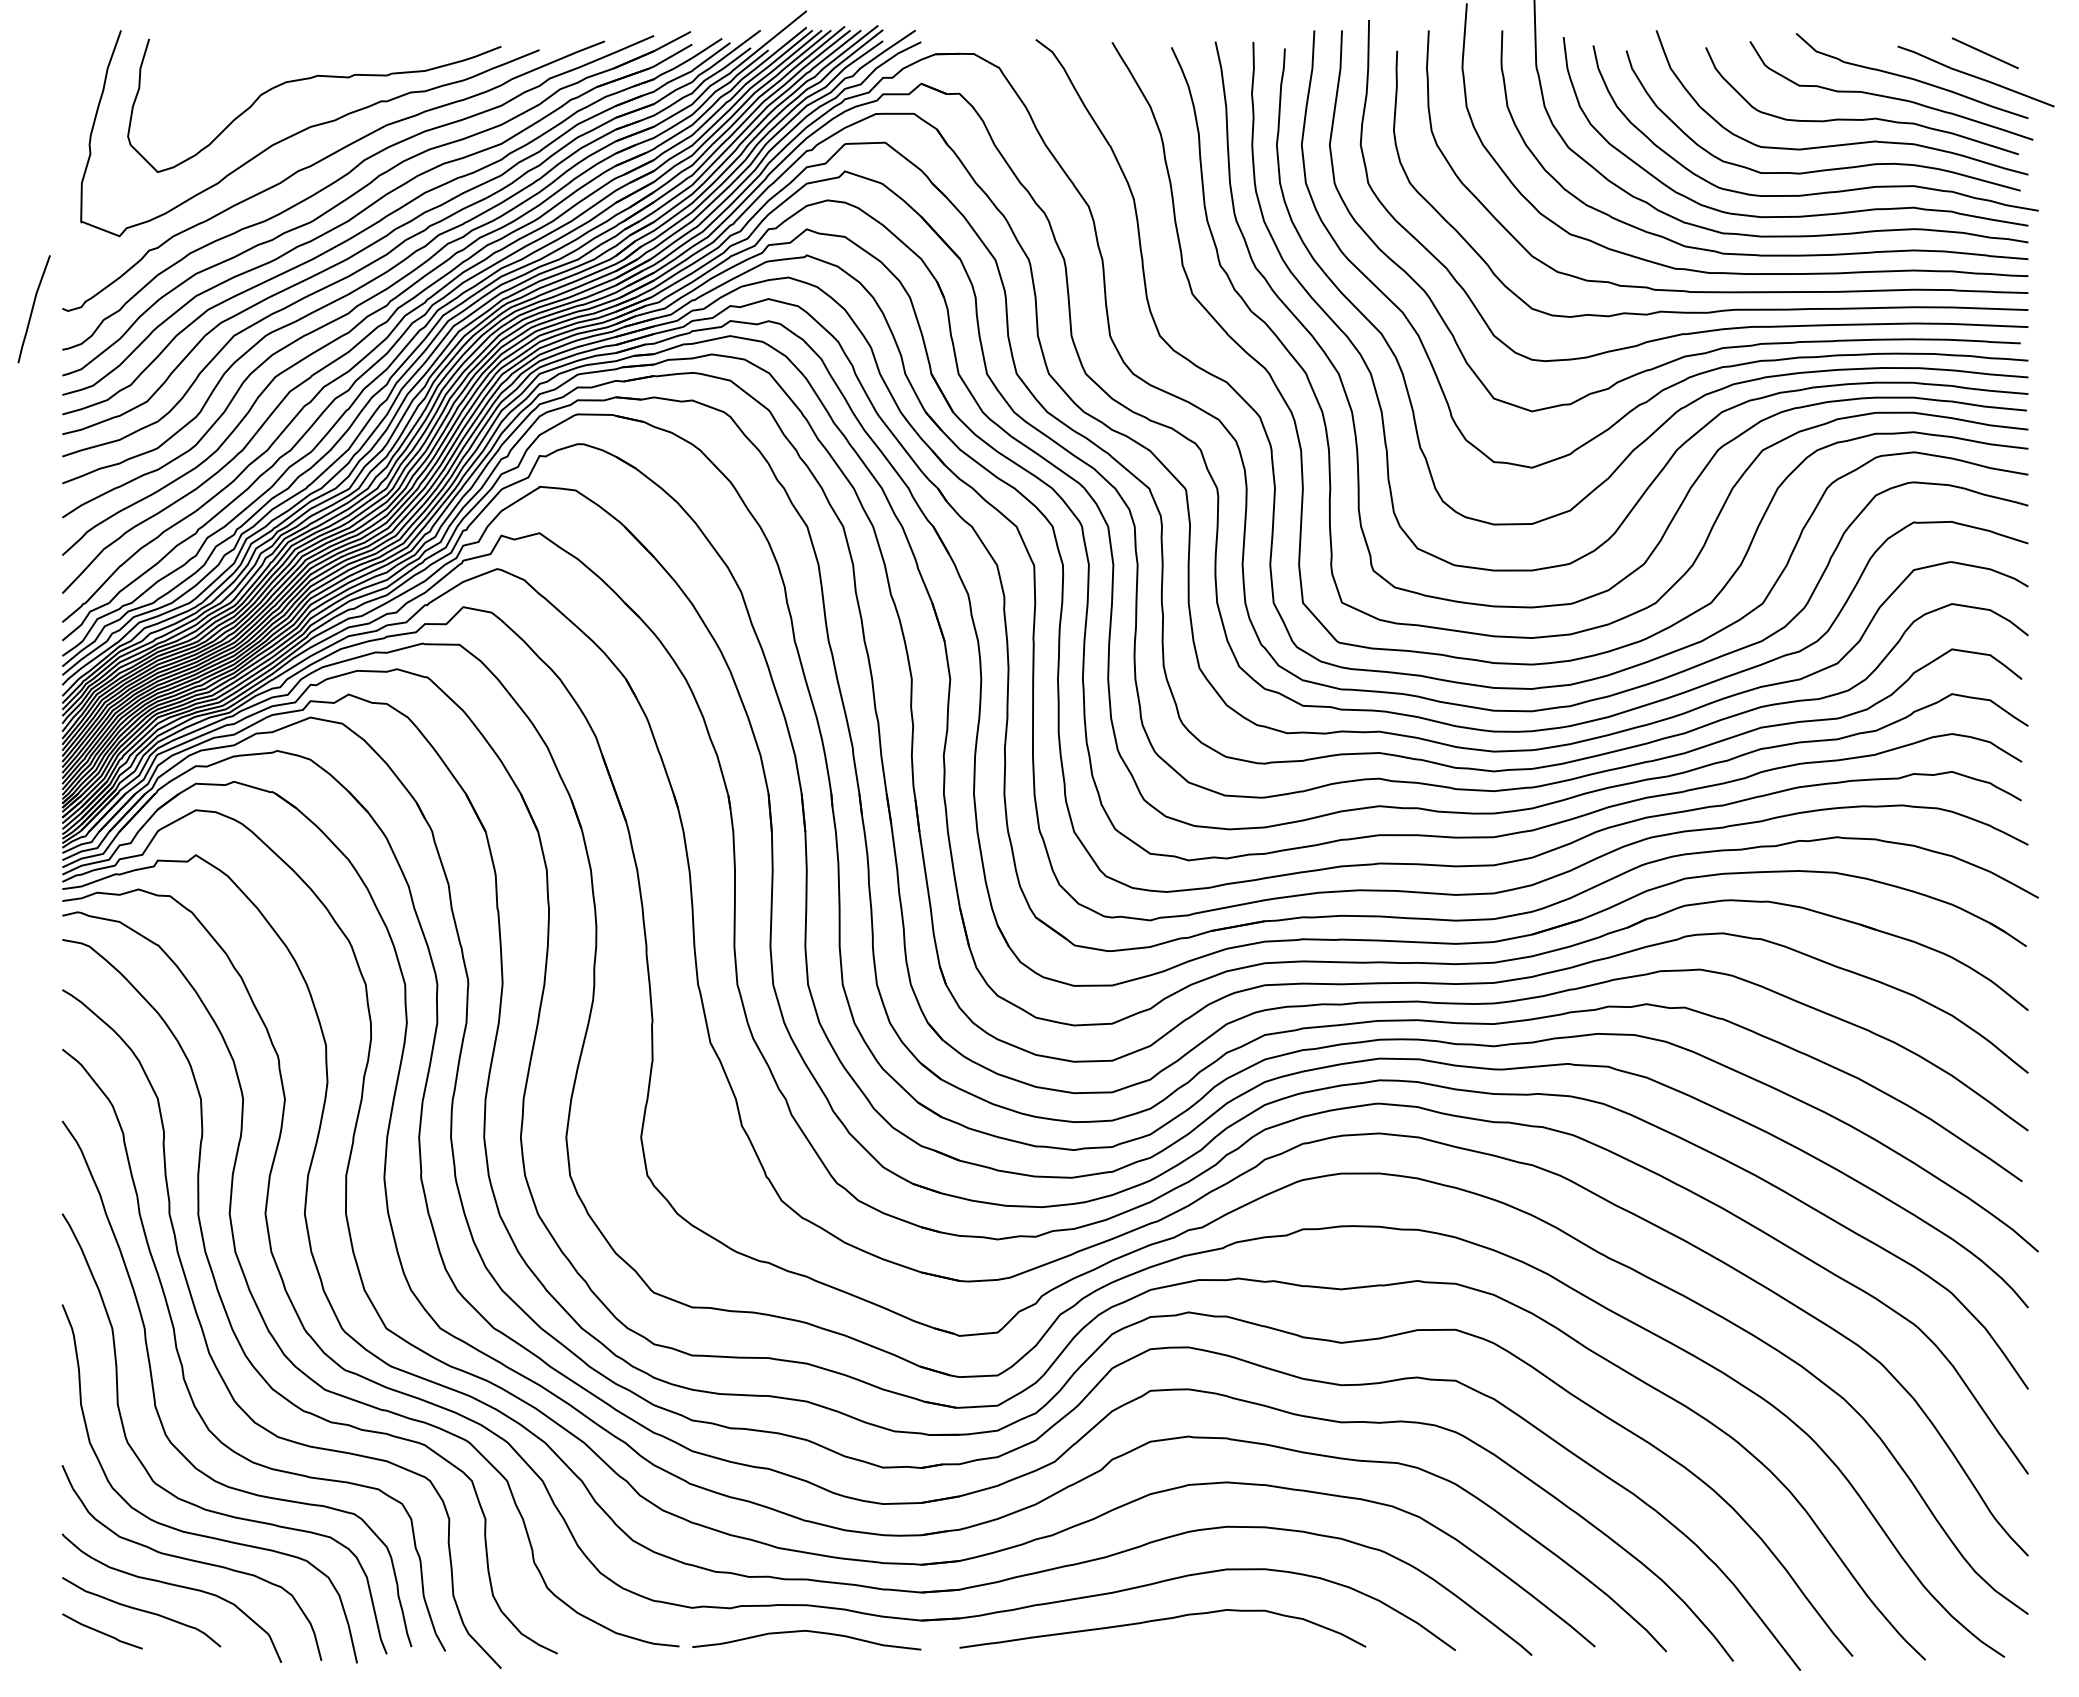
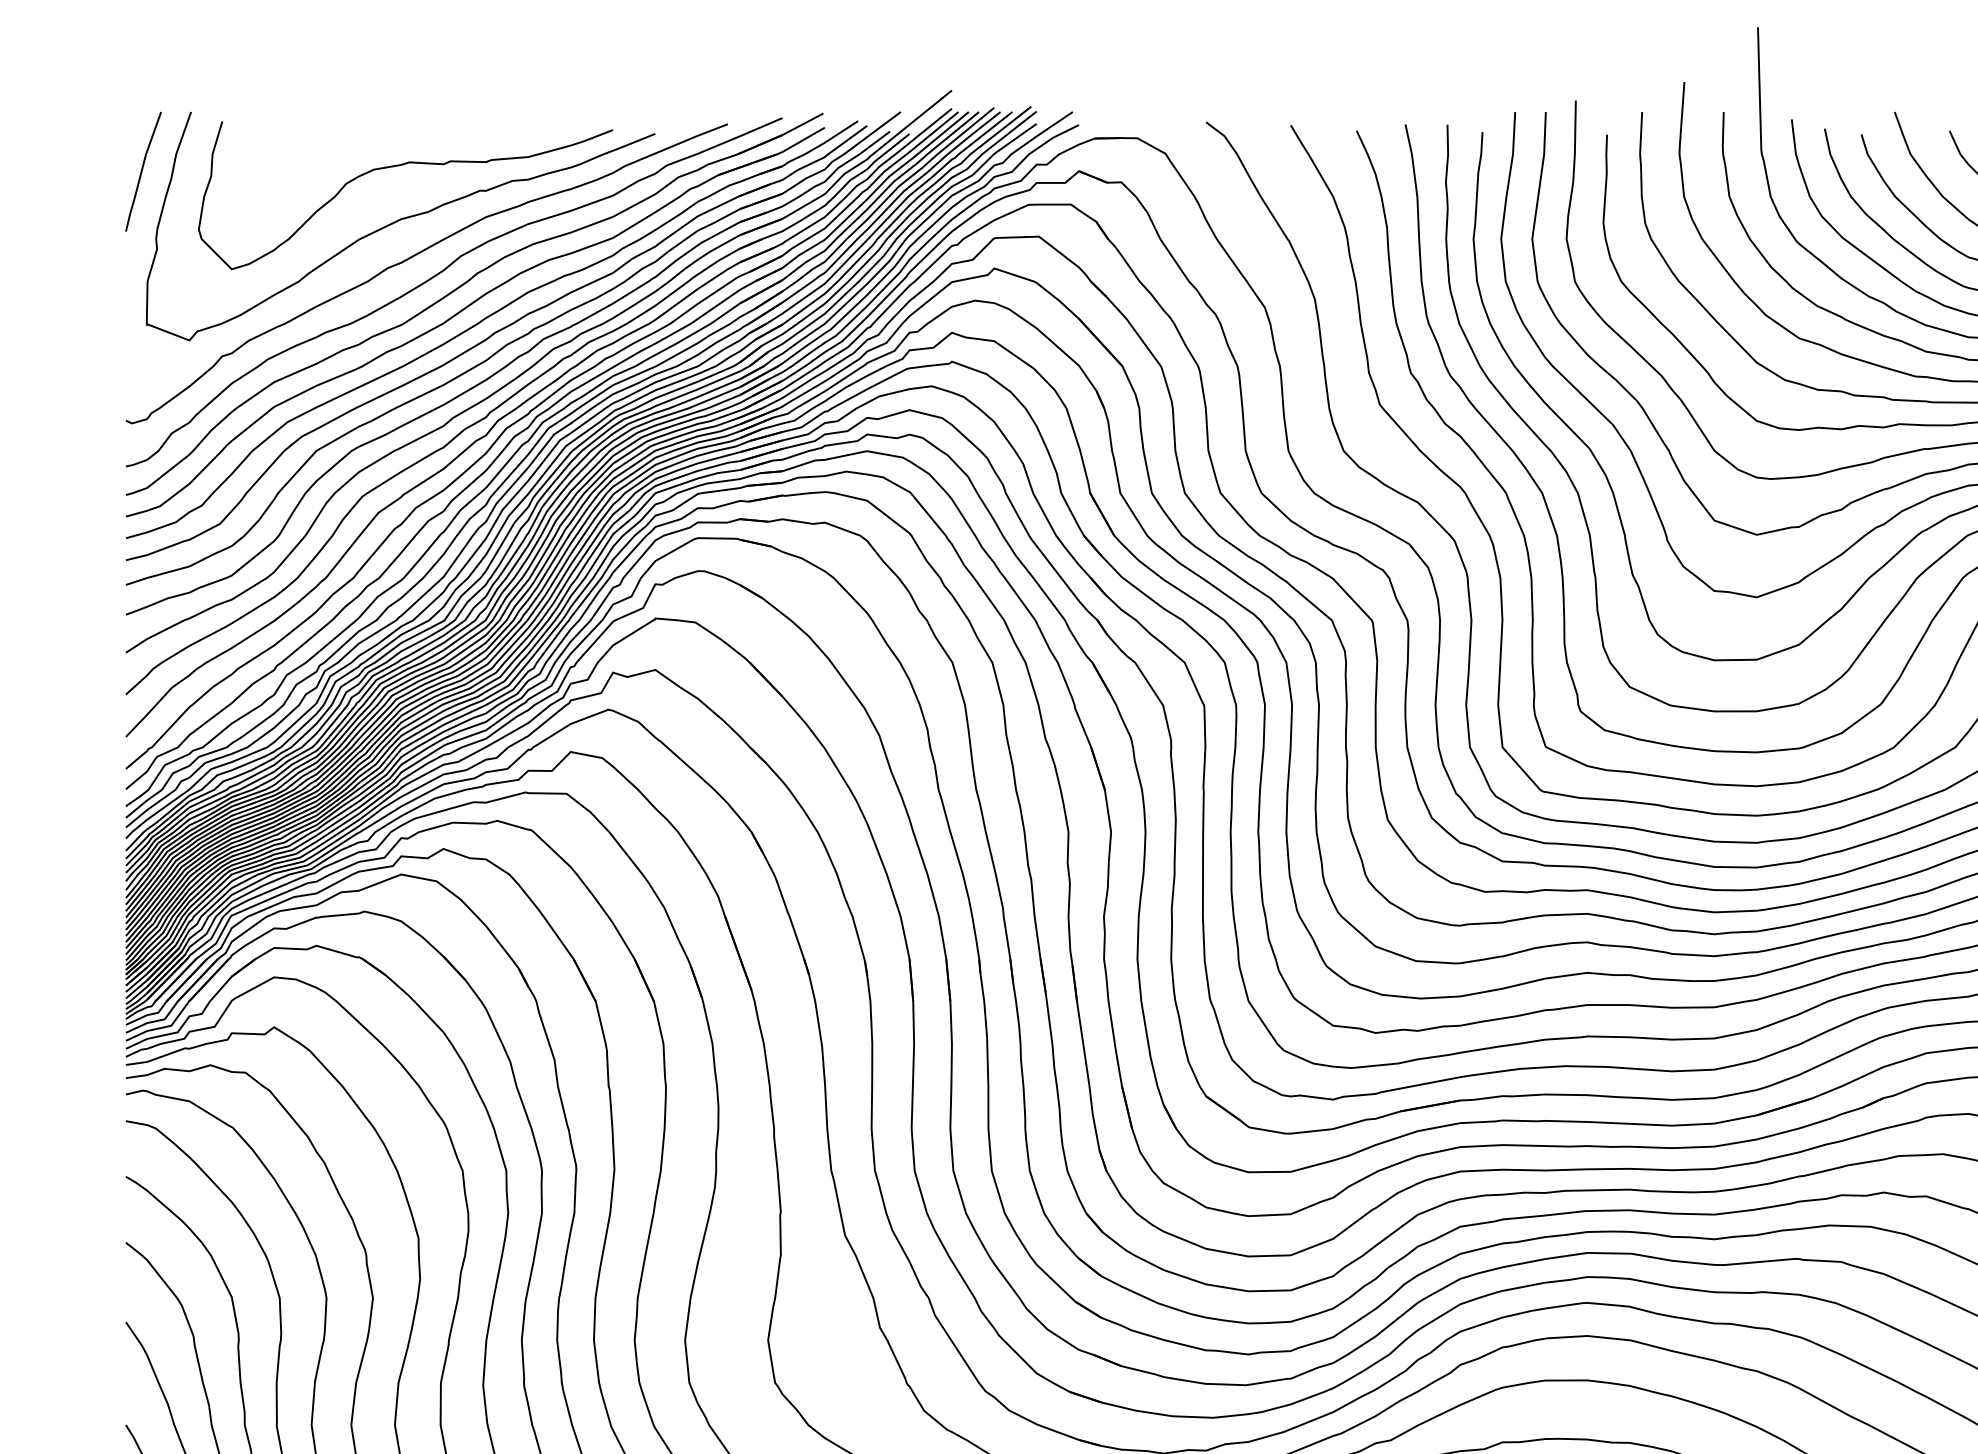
line: (33, 309) -> (142, 172), moved

